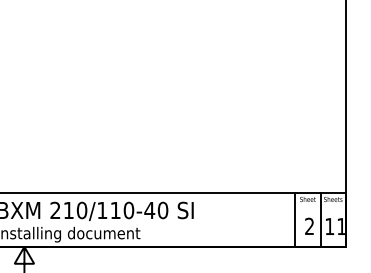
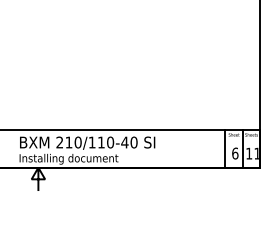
text: (309, 226) -> (235, 153), 2 -> 6

